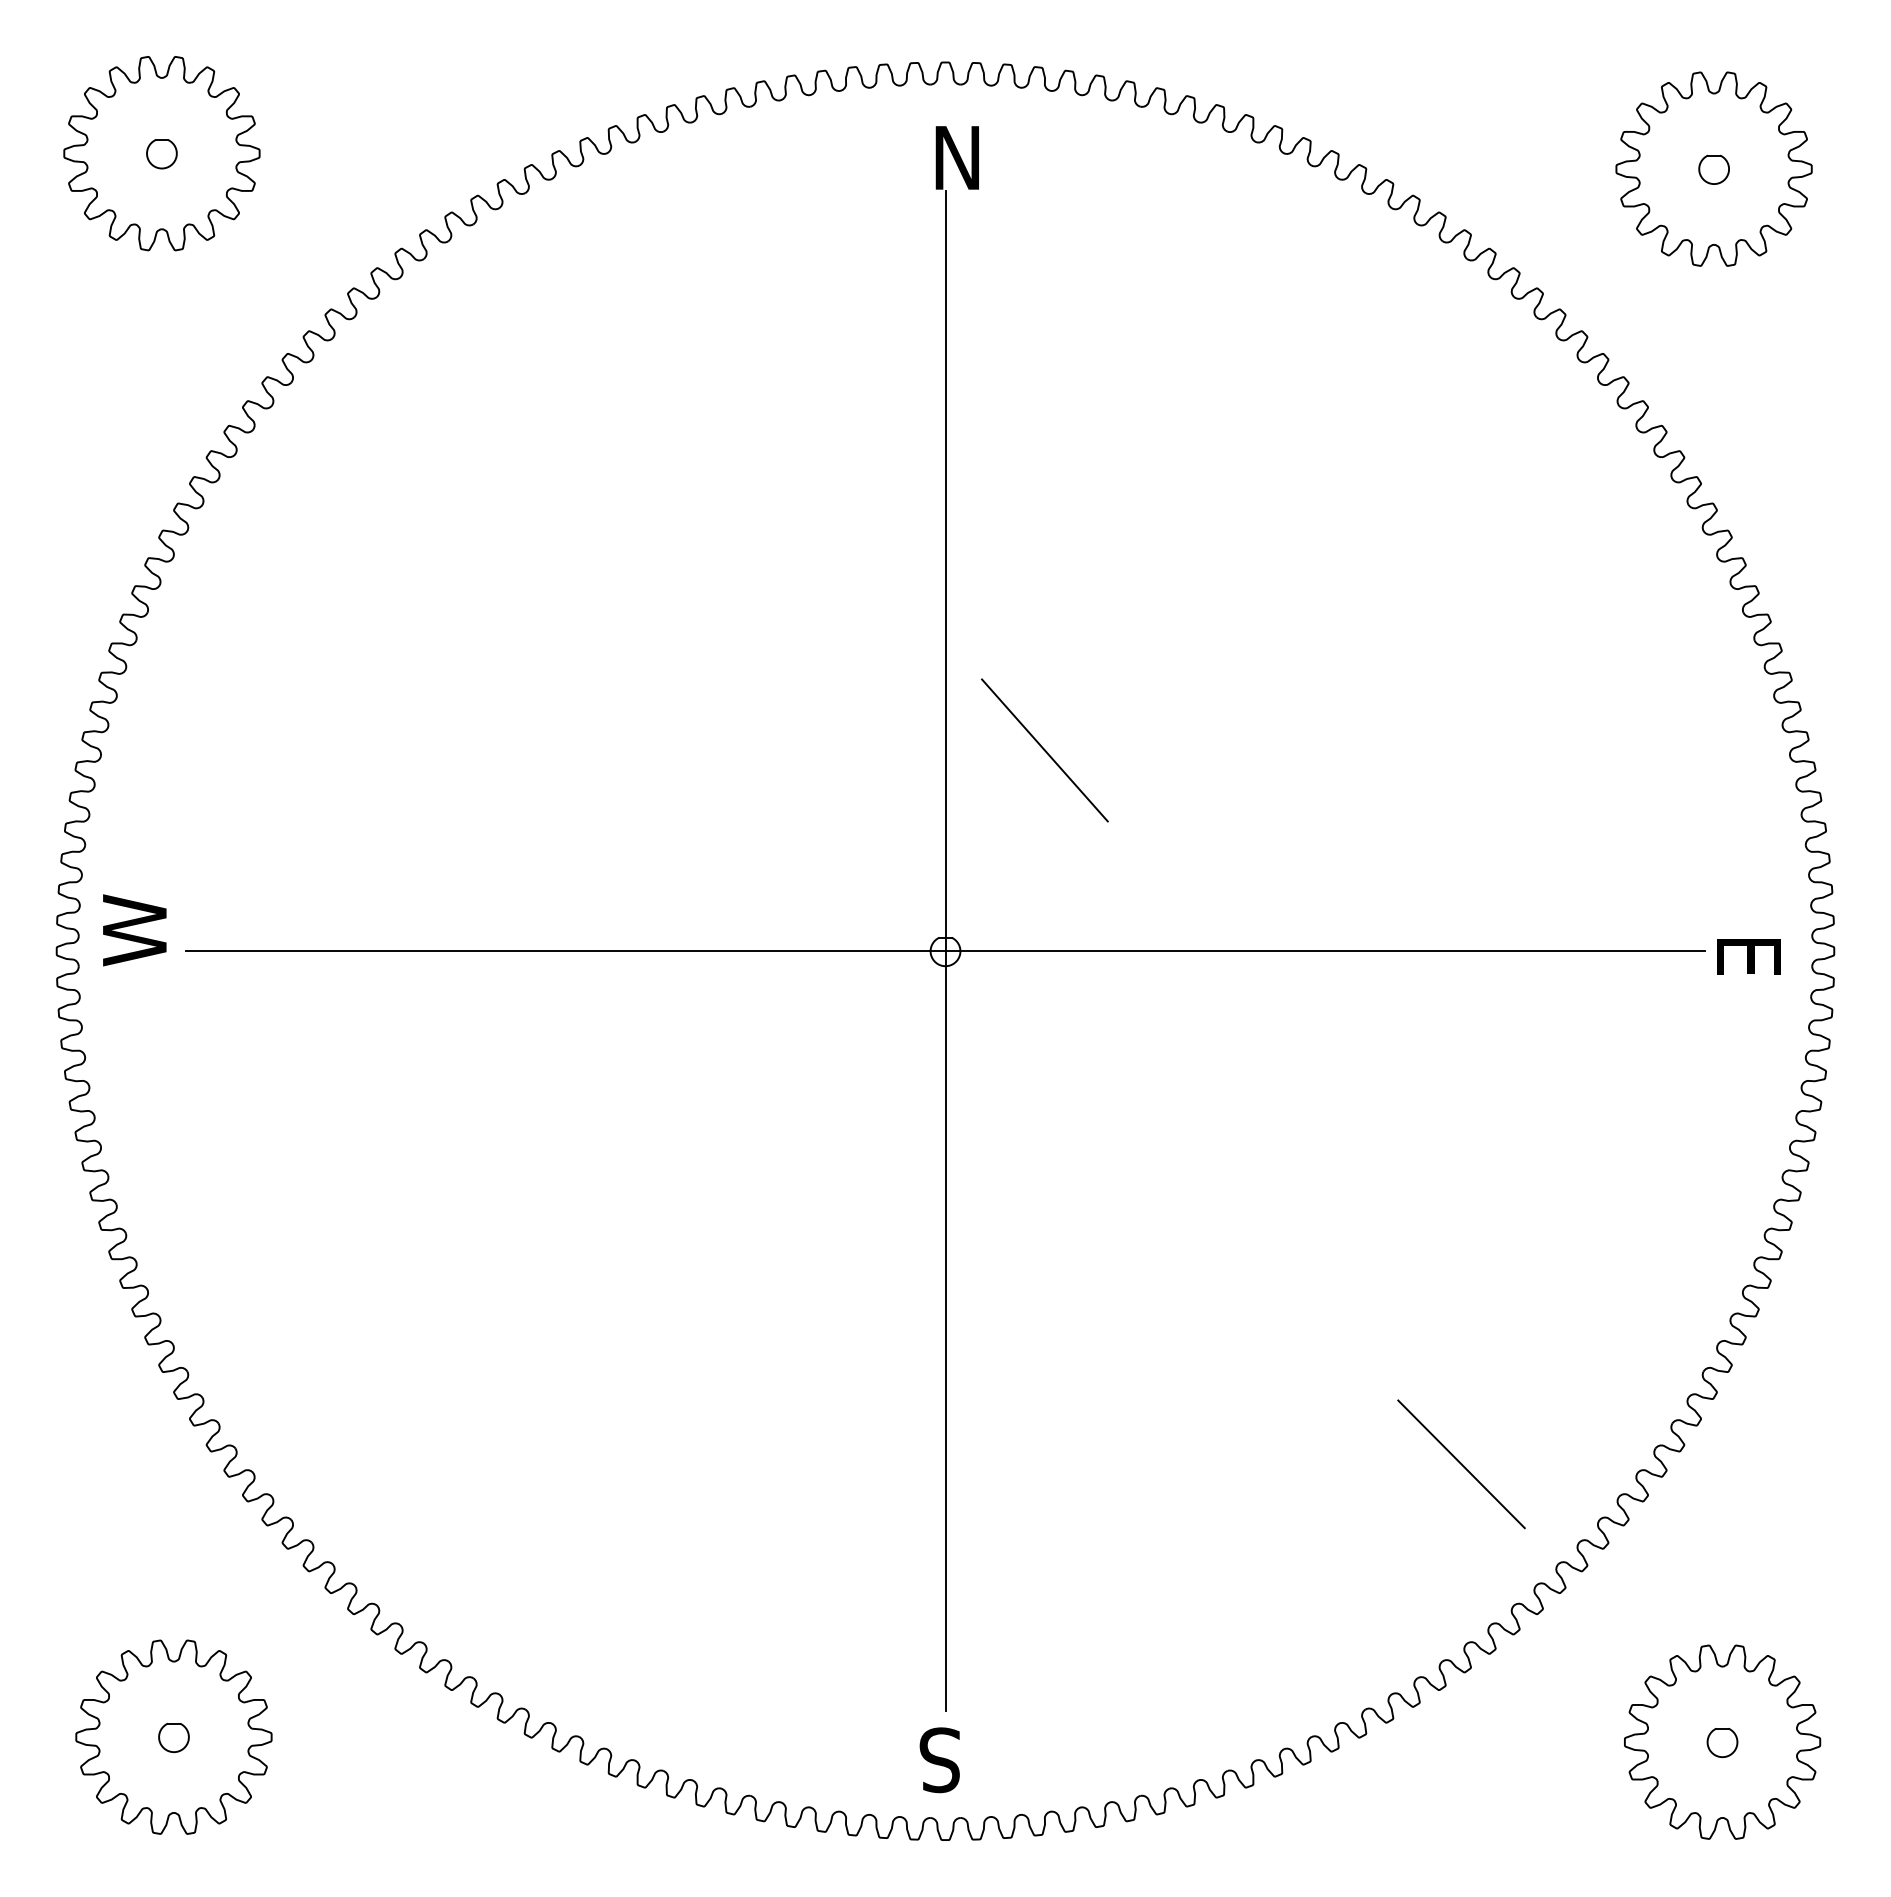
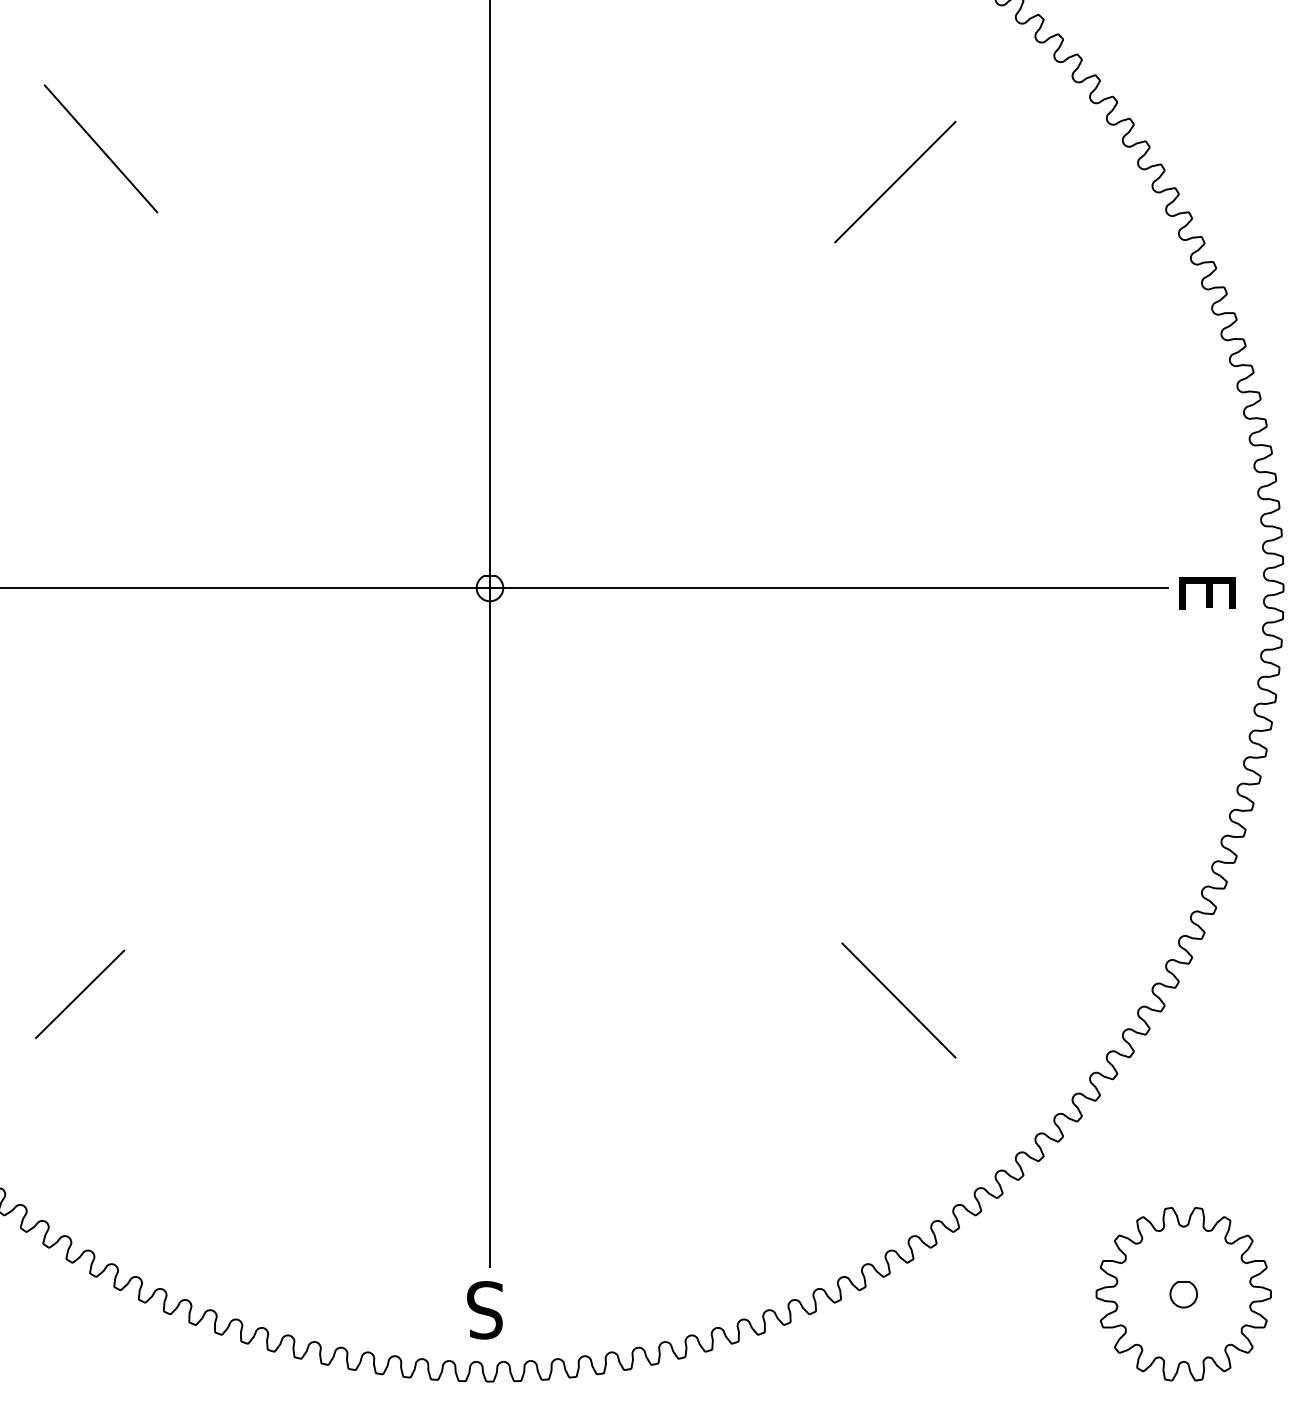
line: (1399, 496) -> (895, 181), added
line: (1044, 750) -> (100, 148), moved
line: (486, 1406) -> (80, 994), added
line: (1461, 1464) -> (898, 1000), moved

